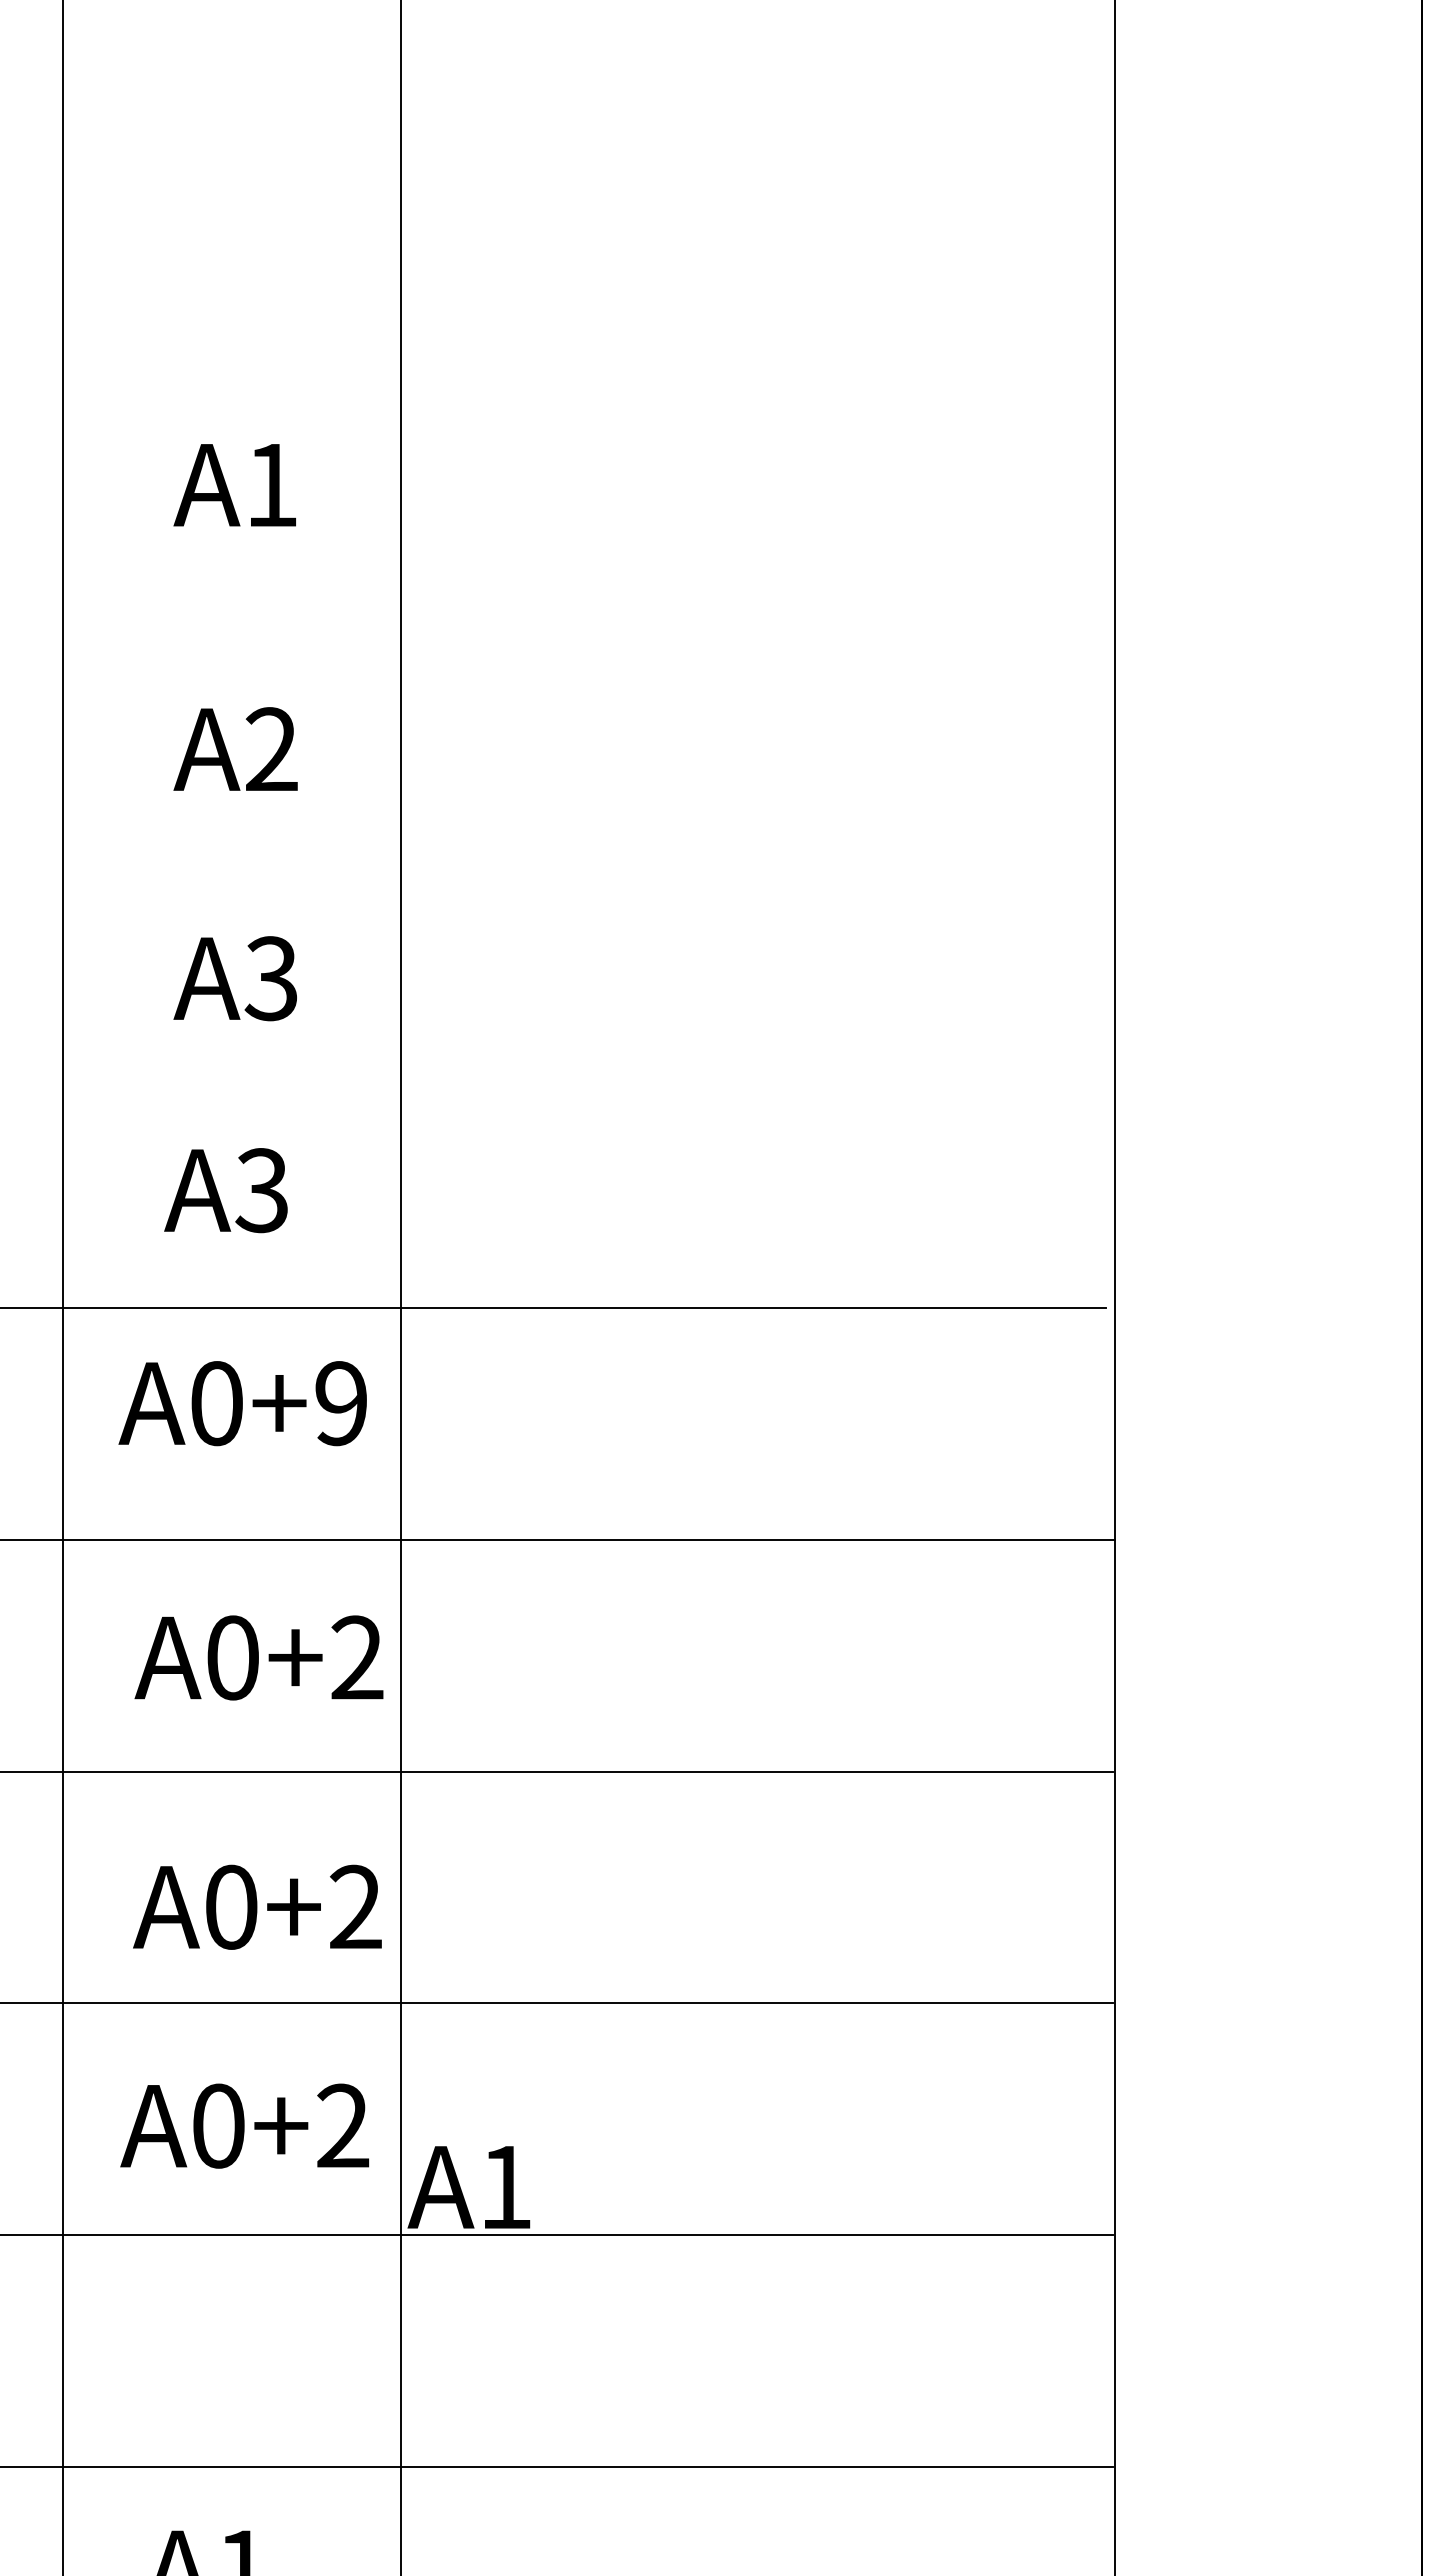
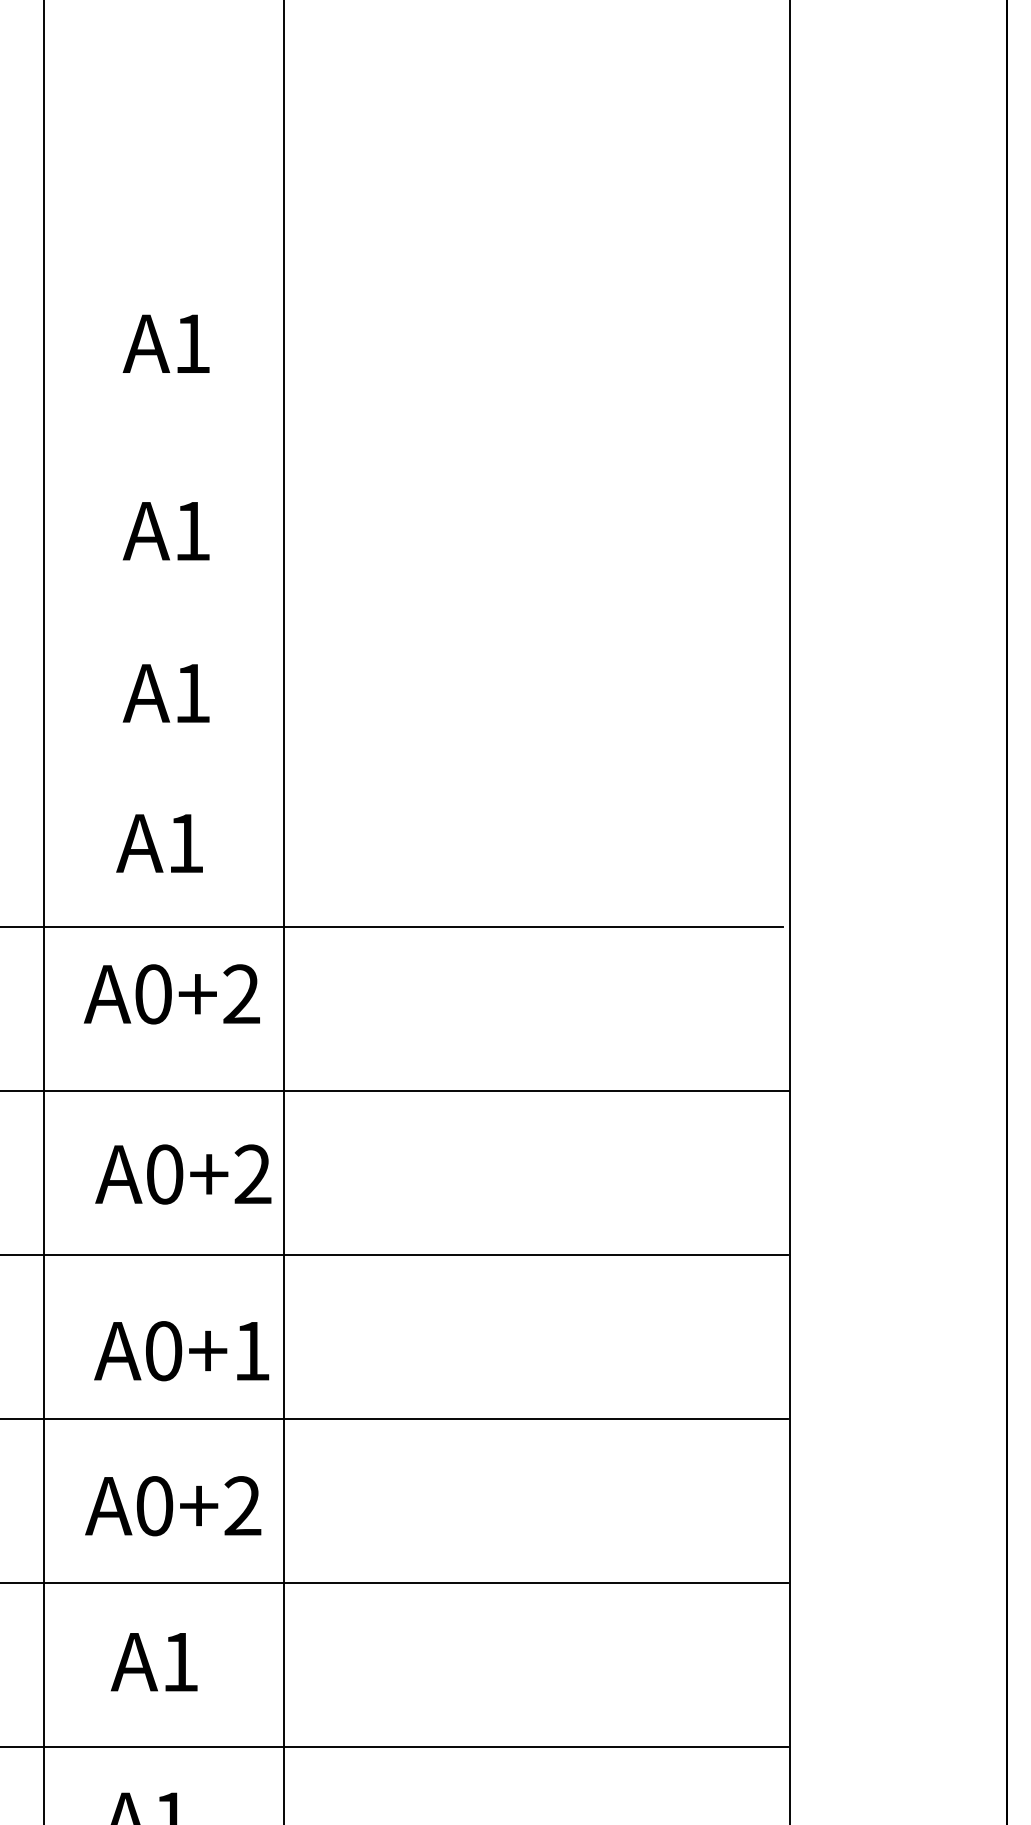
text: (271, 748) -> (192, 530), A2 -> A1
text: (270, 978) -> (191, 693), A3 -> A1
text: (261, 1190) -> (185, 843), A3 -> A1
text: (341, 1403) -> (241, 994), A0+9 -> A0+2
text: (355, 1906) -> (251, 1350), A0+2 -> A0+1
text: (468, 2187) -> (153, 1662), moved

